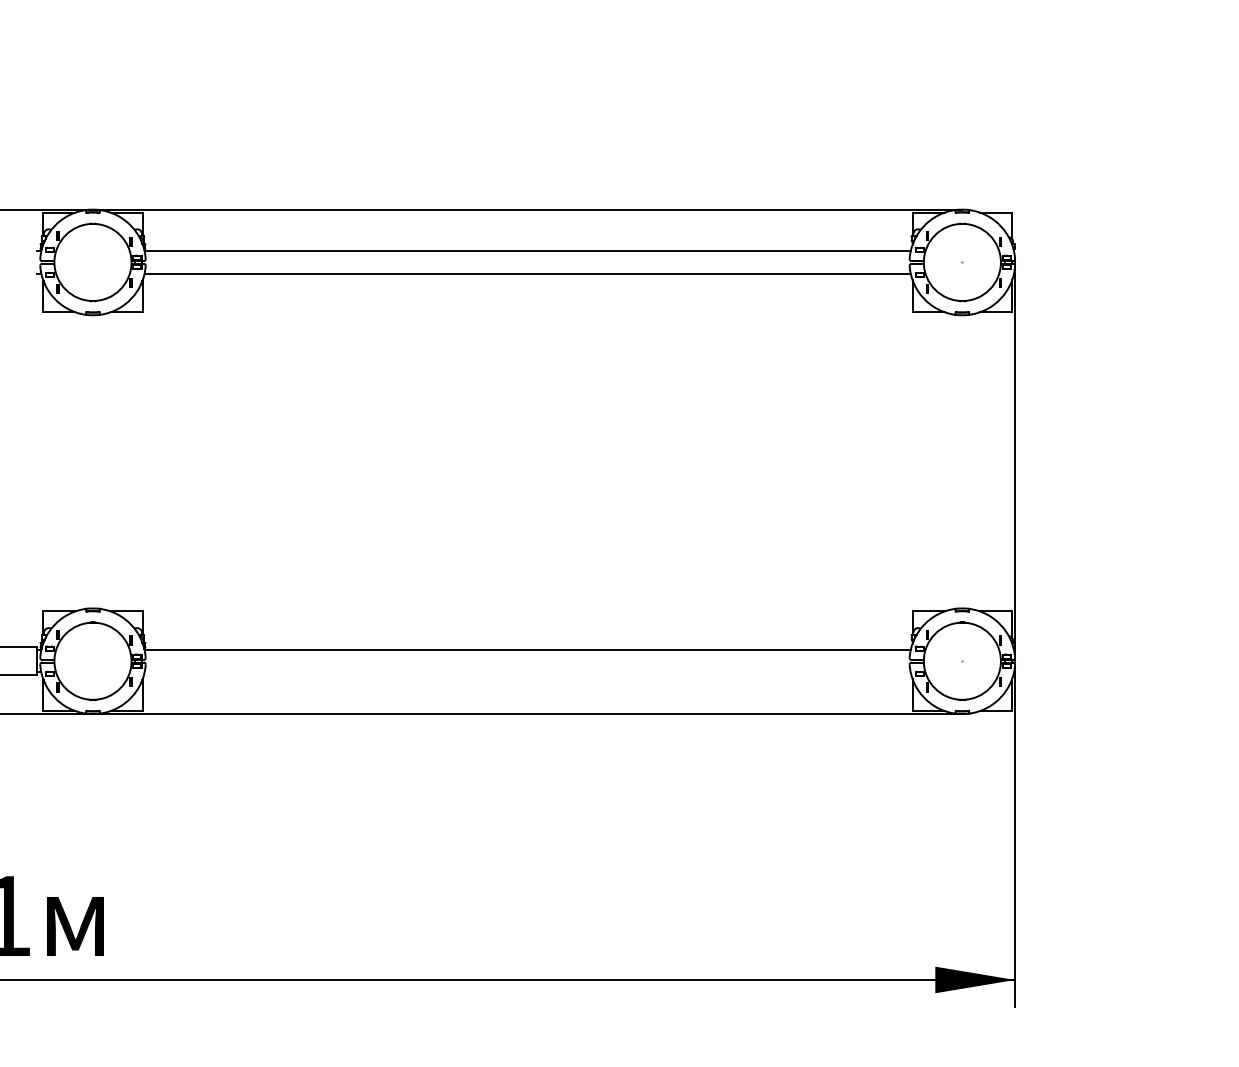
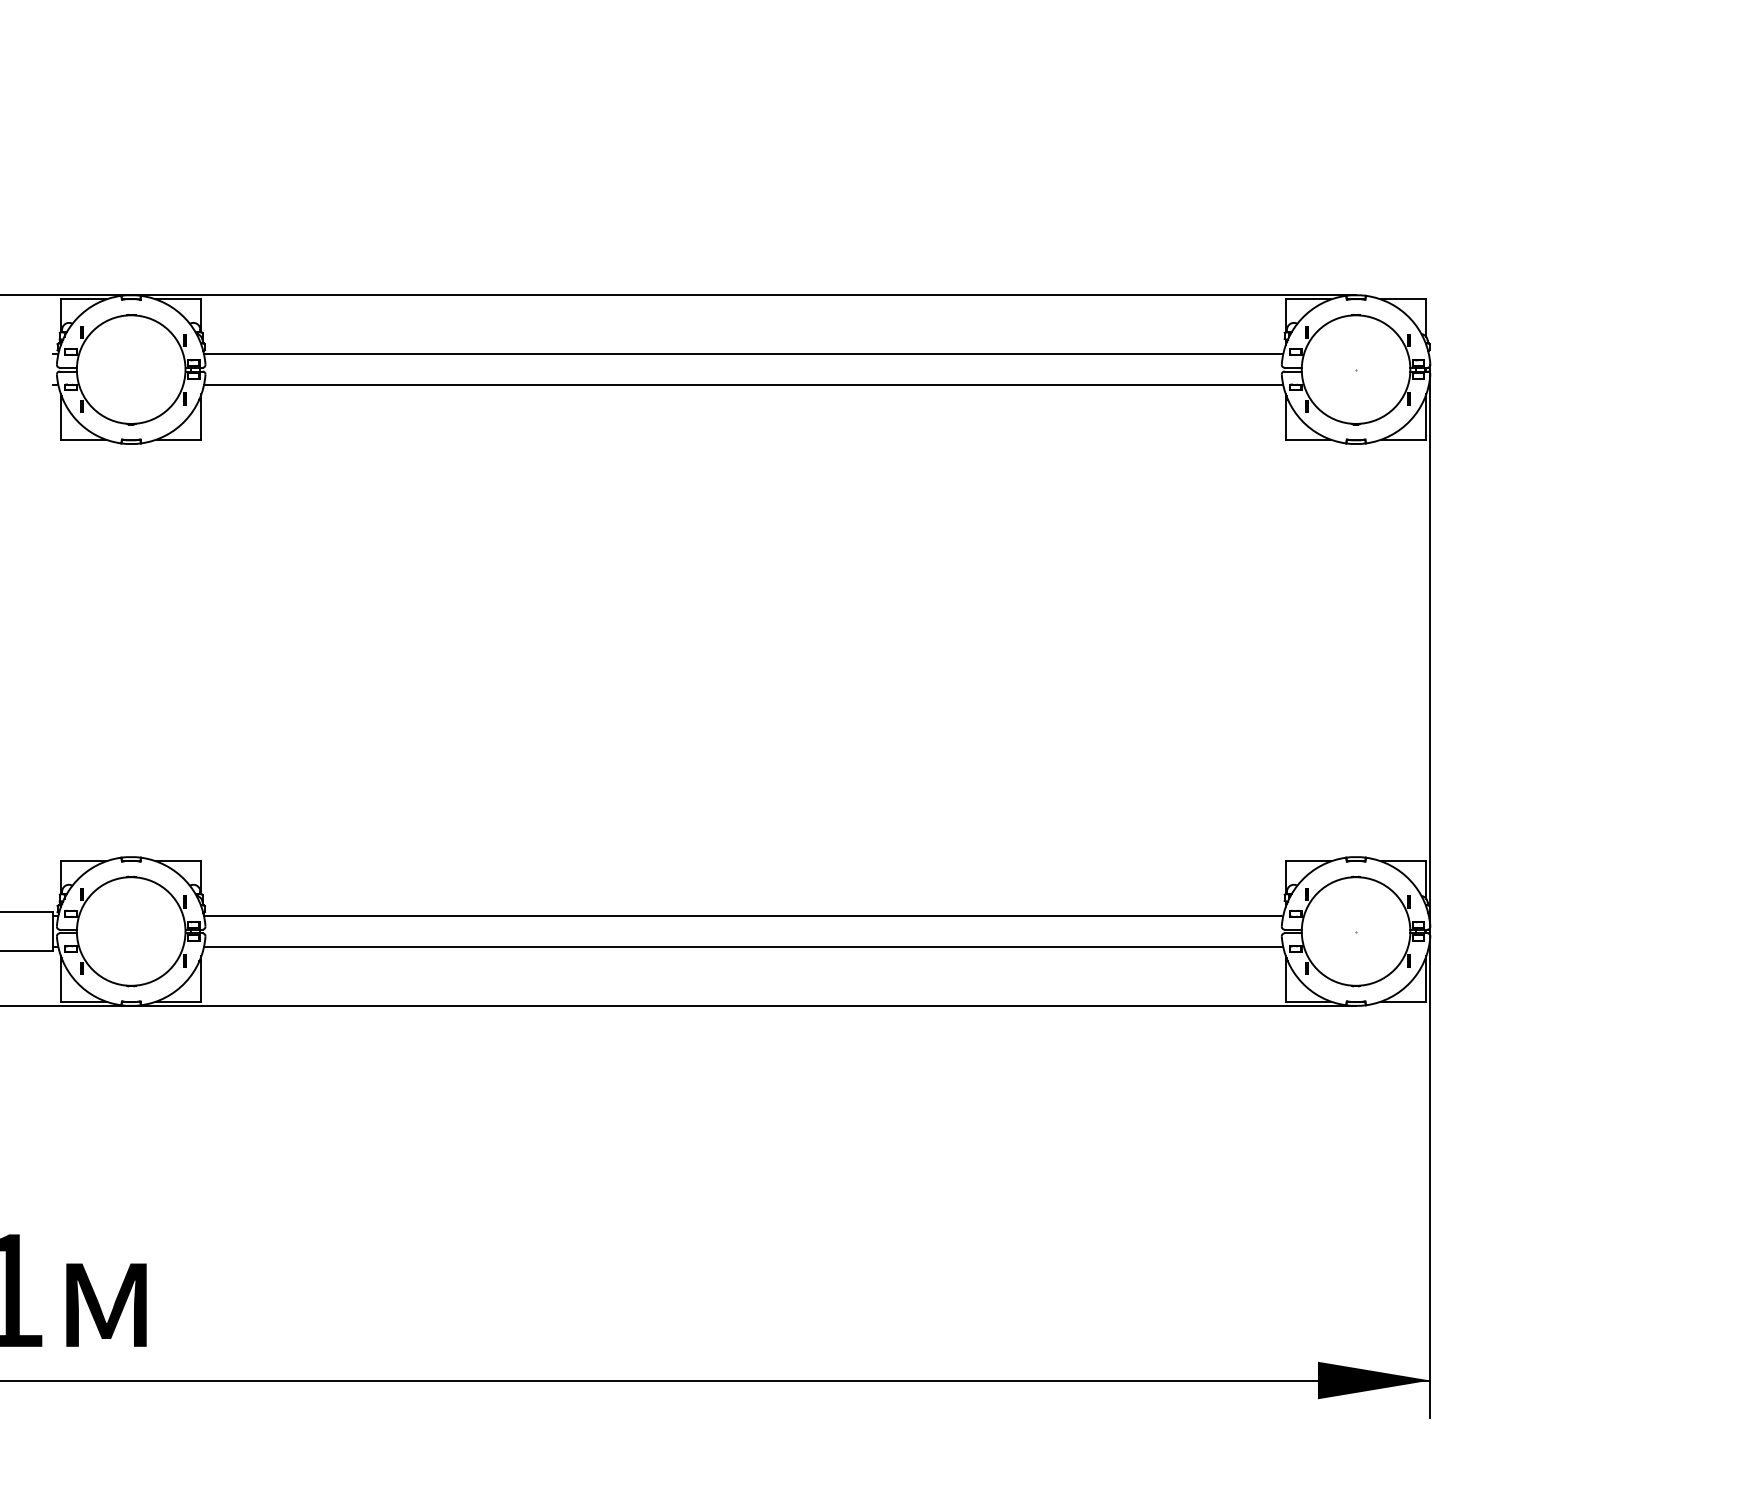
line: (527, 672) -> (743, 947), added

